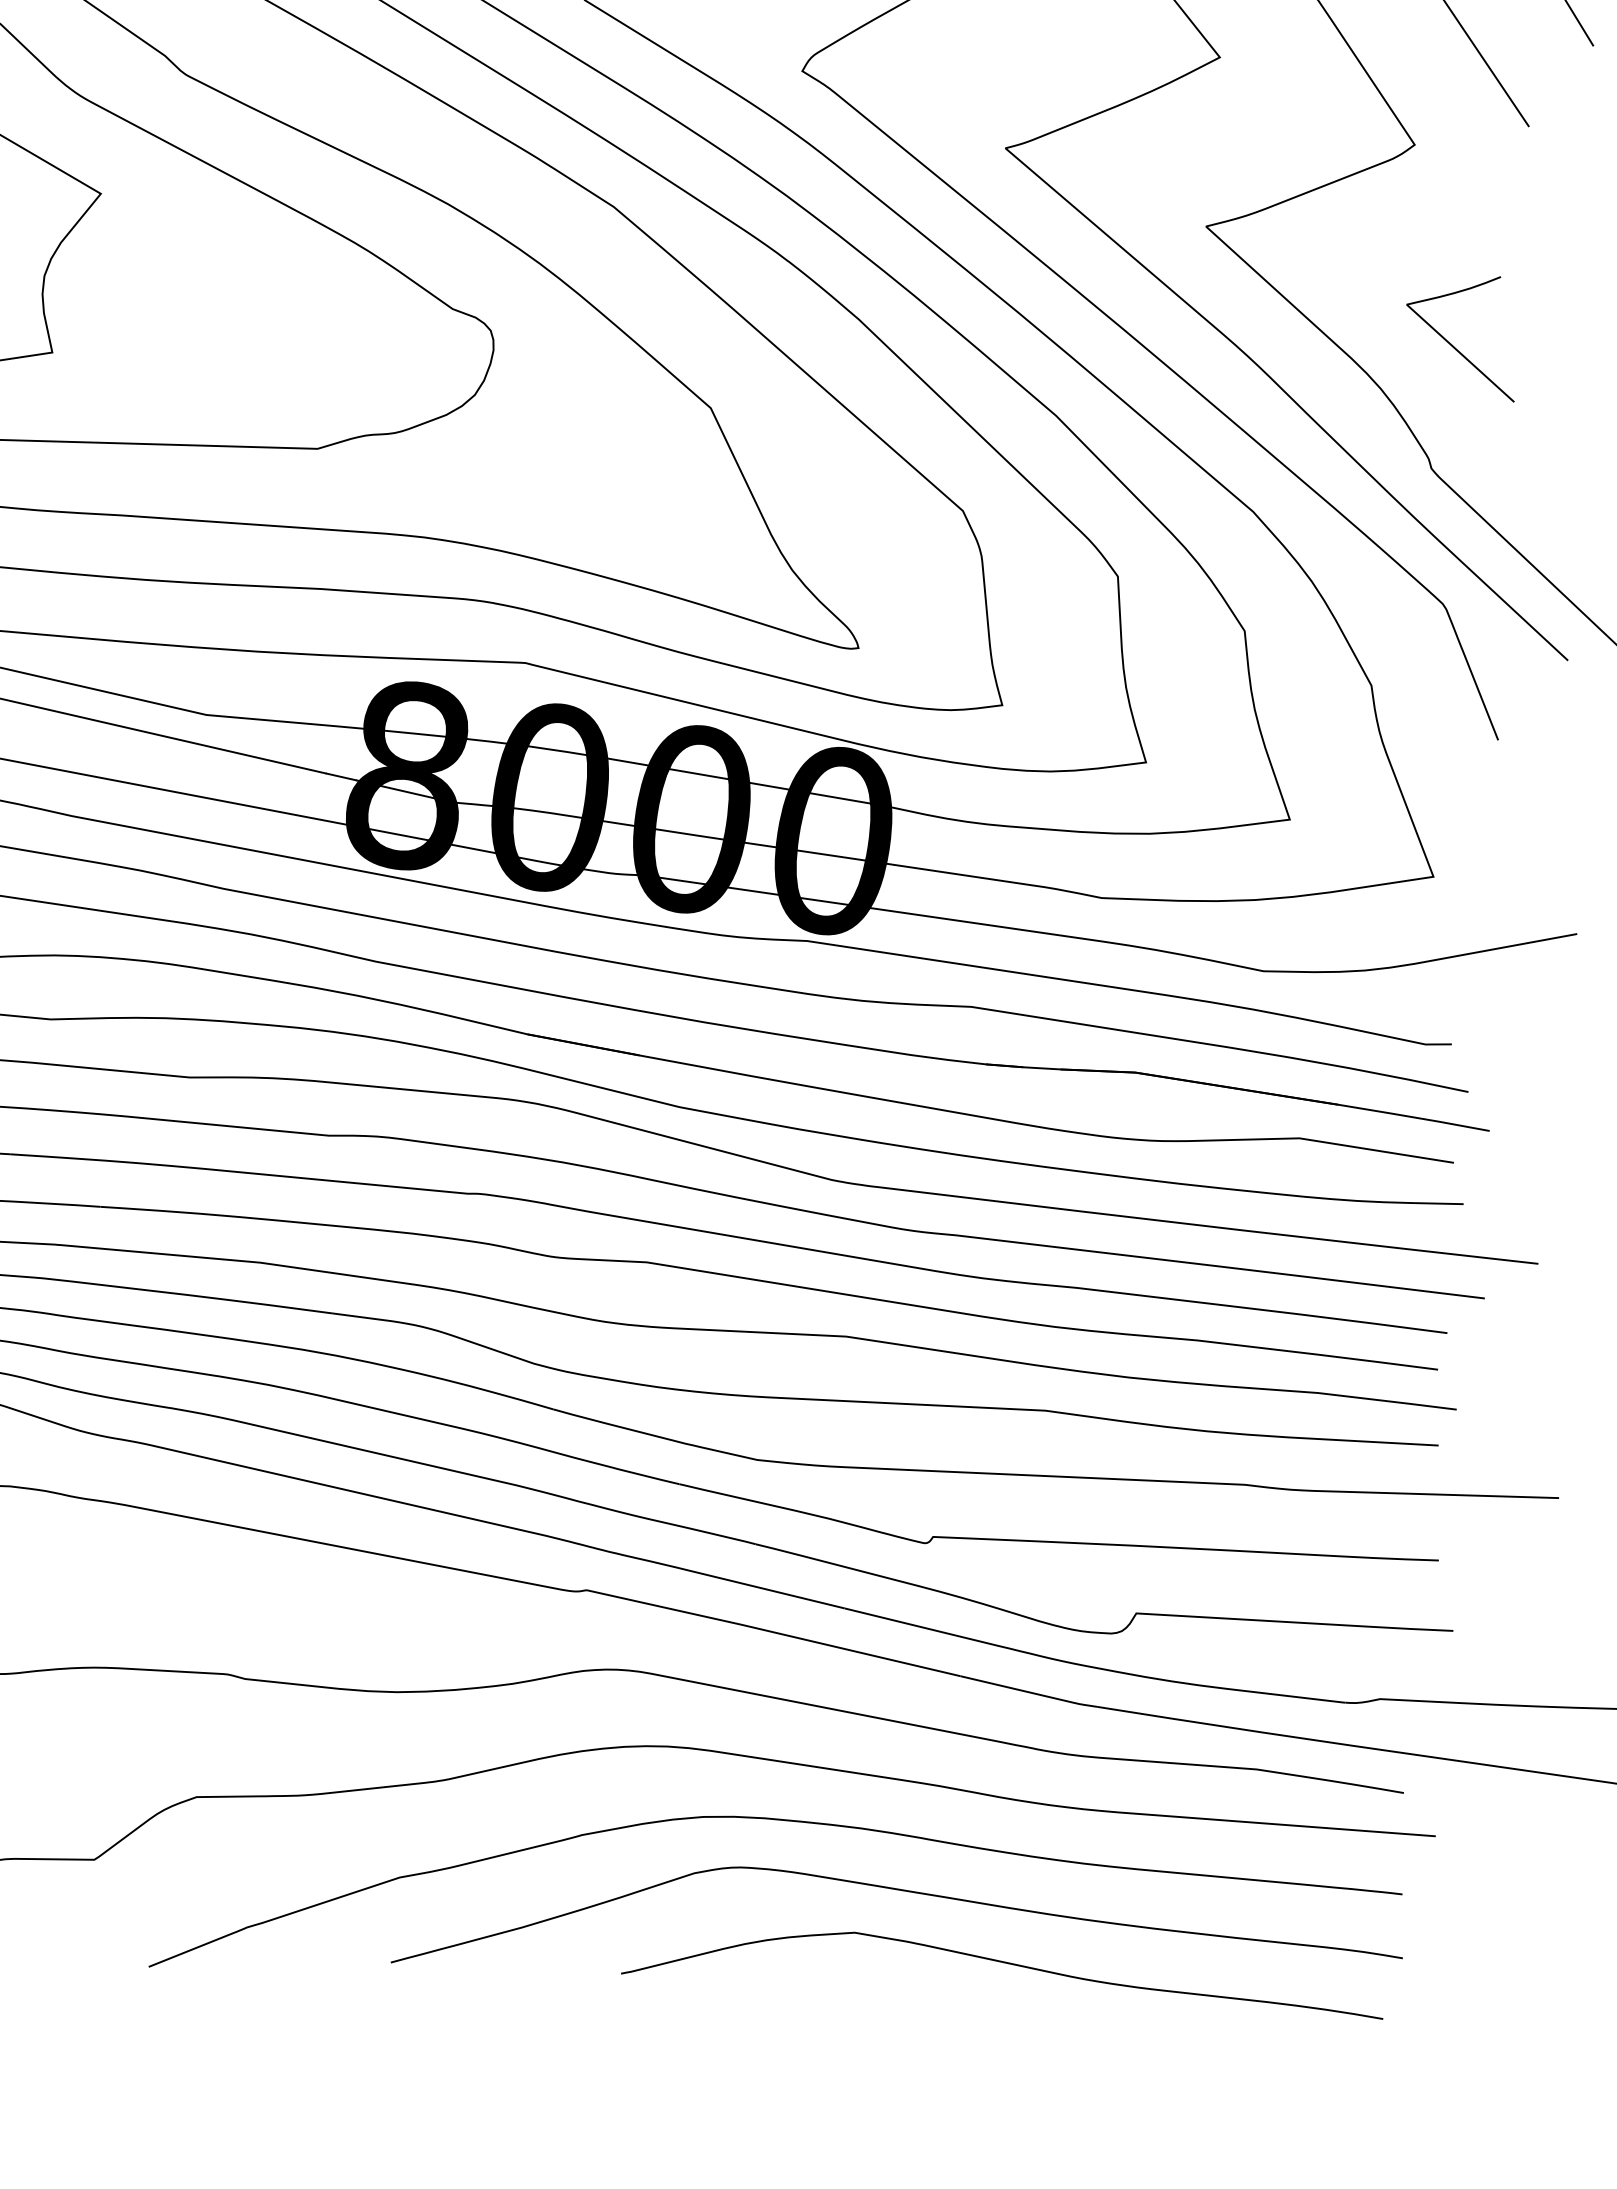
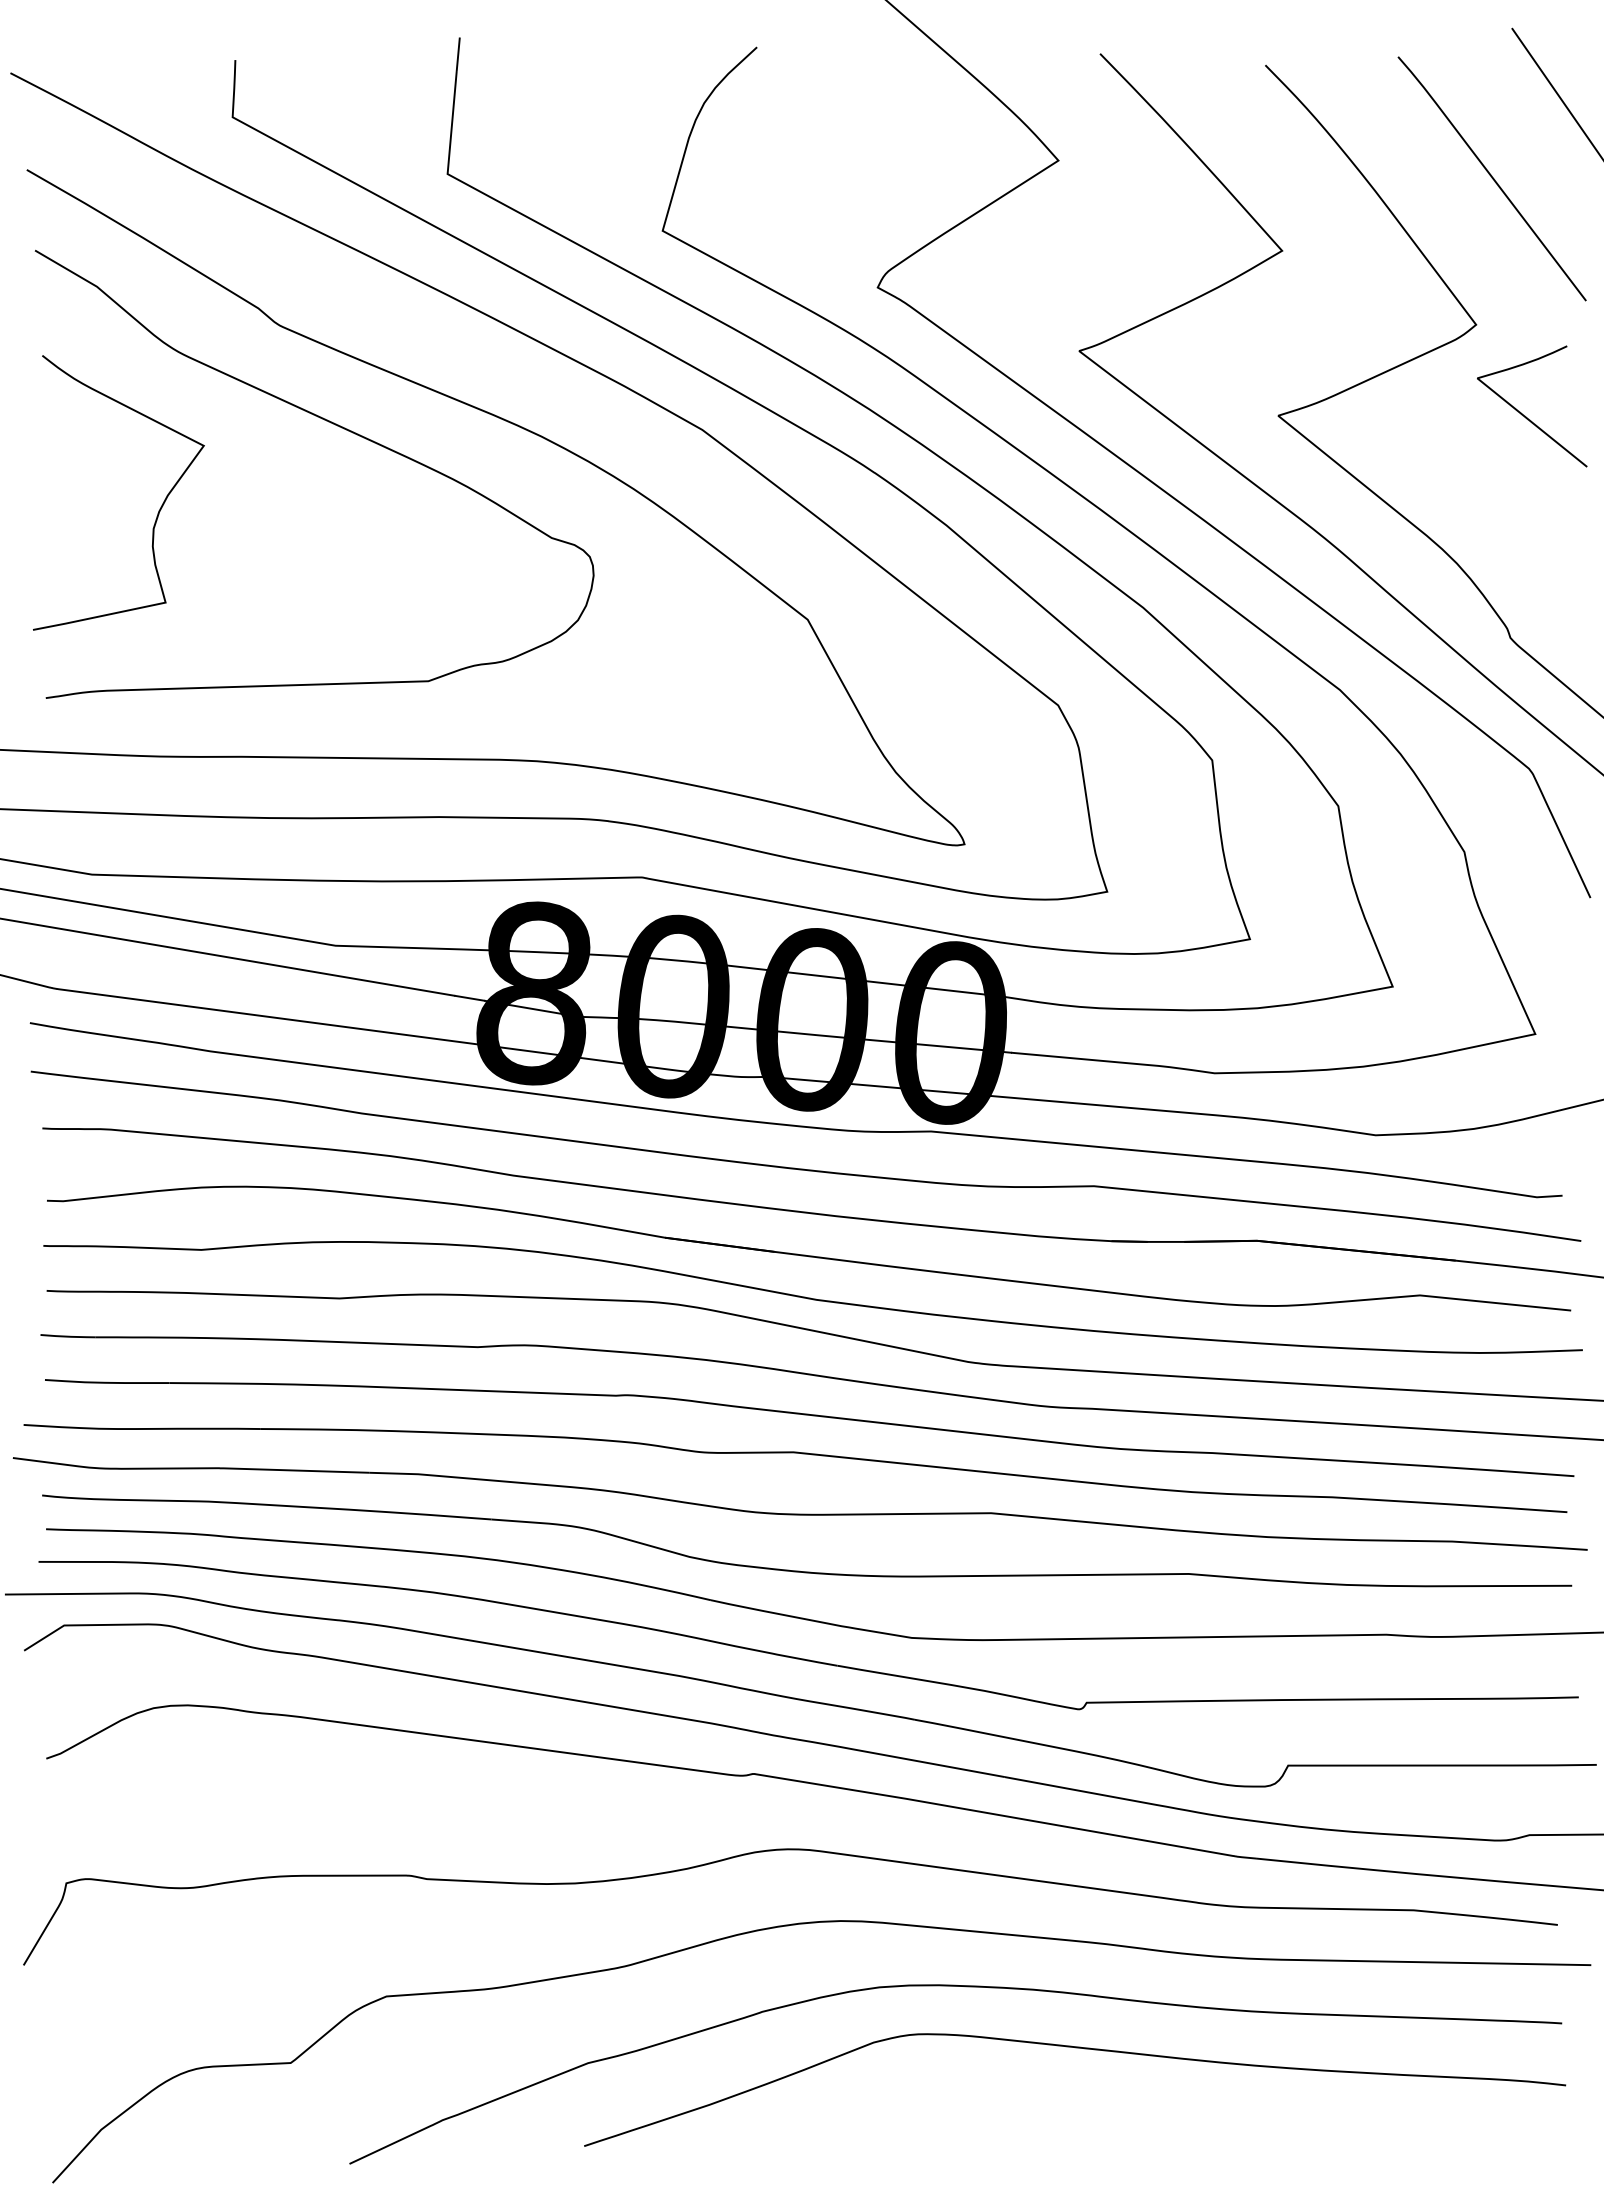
curve: (1453, 345) -> (1525, 415), moved
curve: (1004, 1963) -> (1179, 2112), removed

